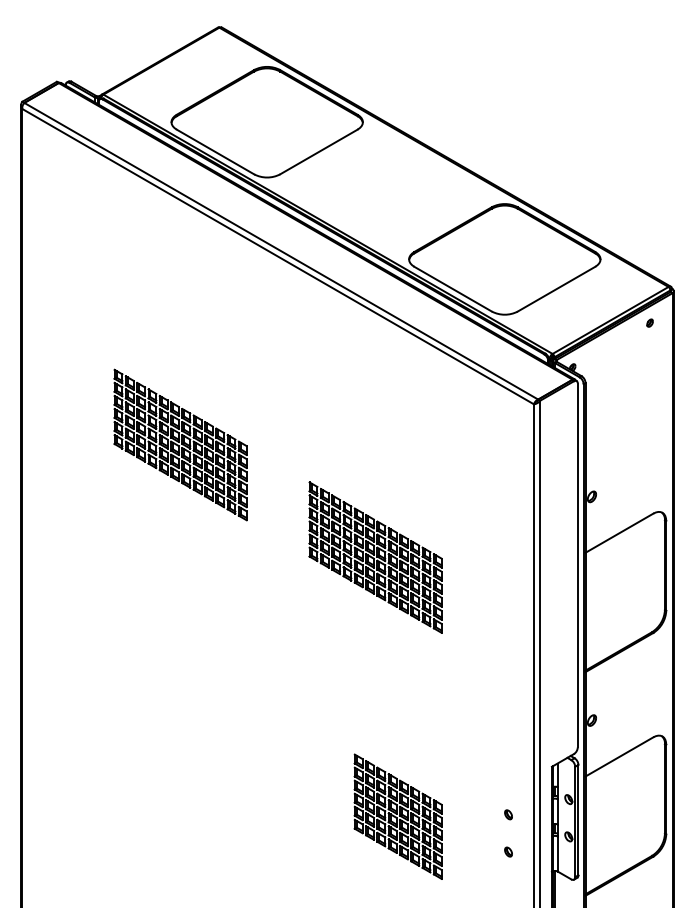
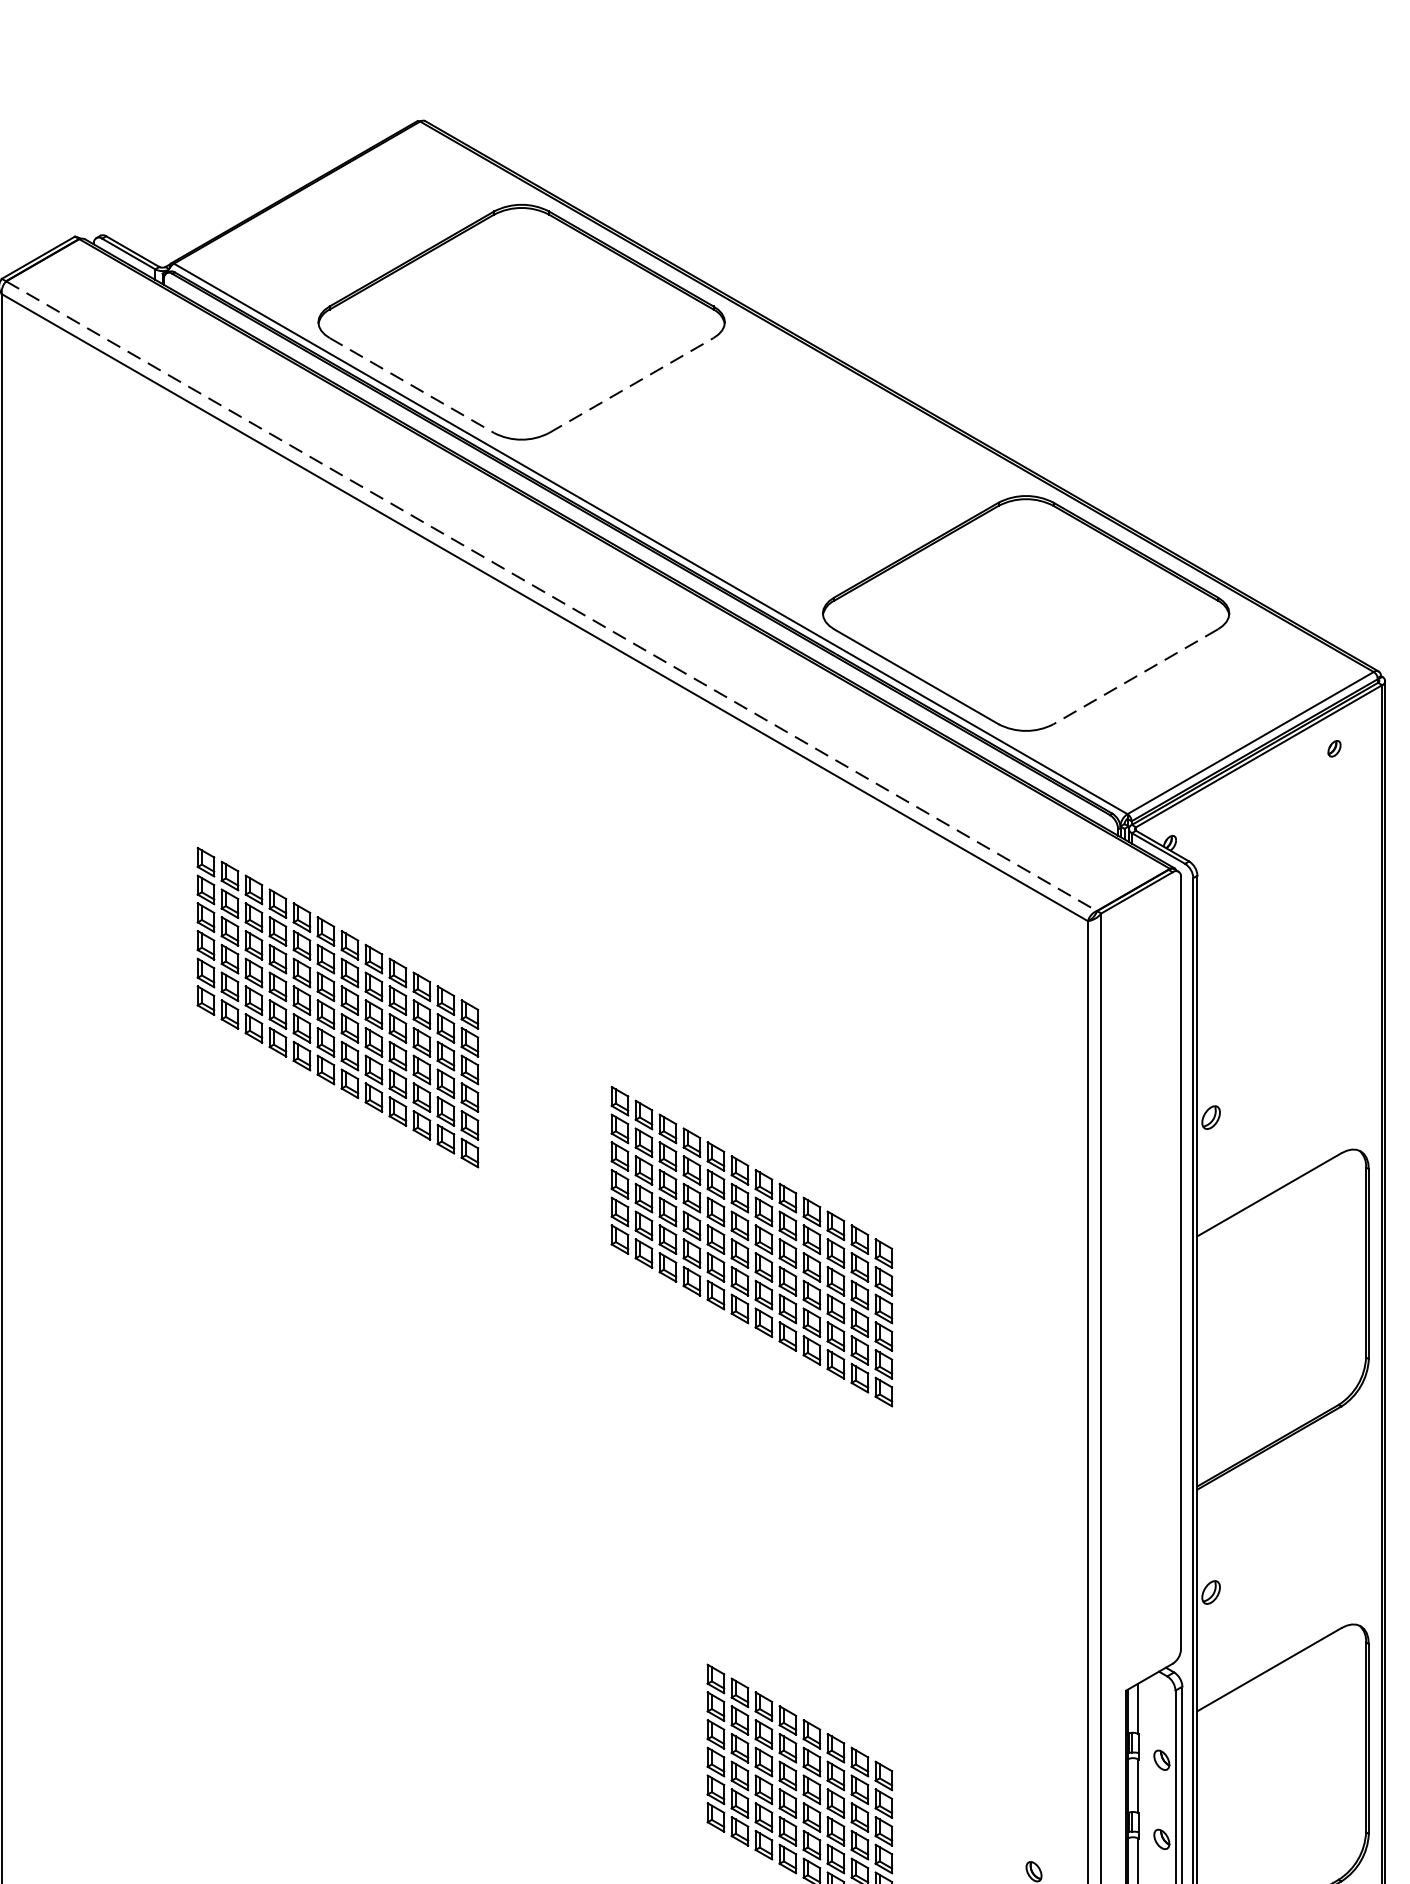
line: (215, 152) -> (411, 386), solid -> dashed
line: (318, 152) -> (630, 386), solid -> dashed
line: (281, 251) -> (552, 596), solid -> dashed
line: (556, 289) -> (1135, 677), solid -> dashed
part: (508, 814) -> (1033, 1791), removed

